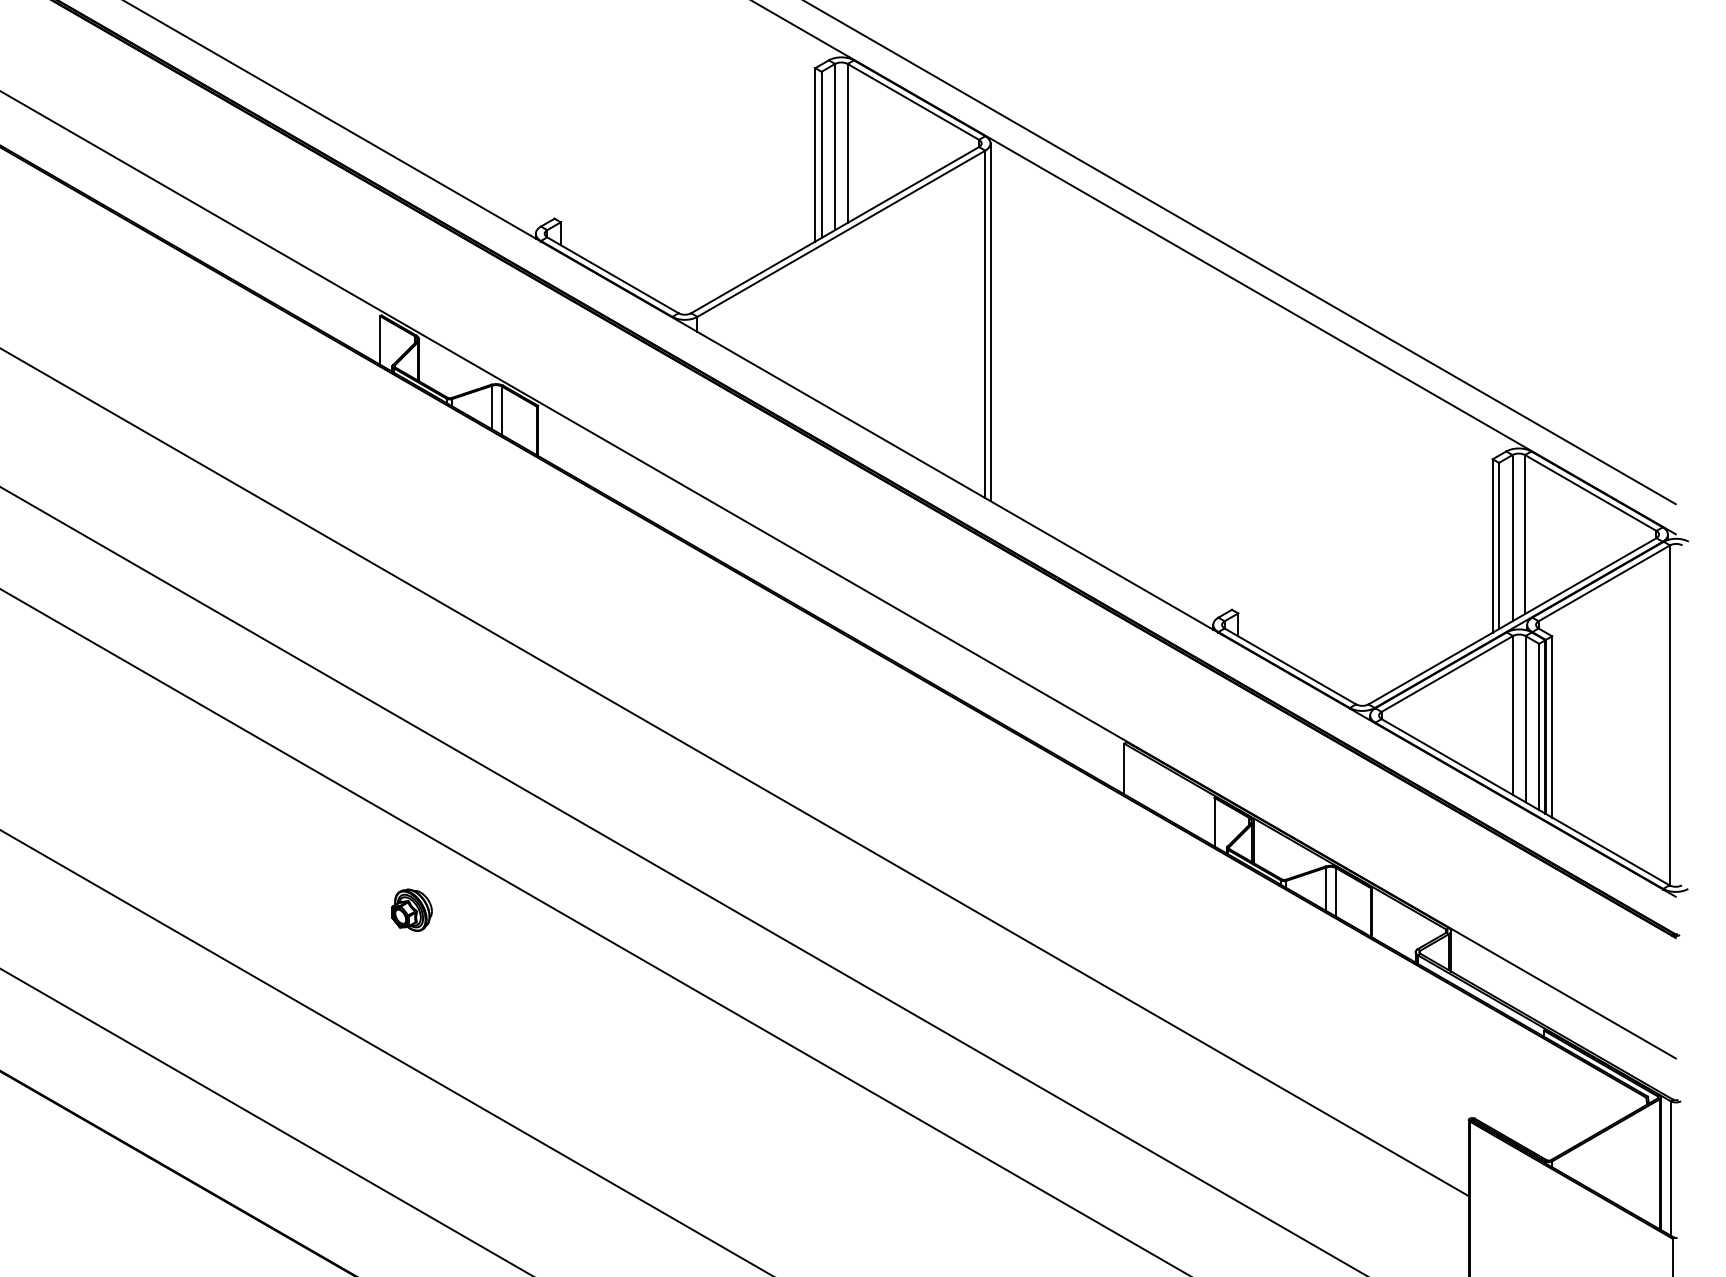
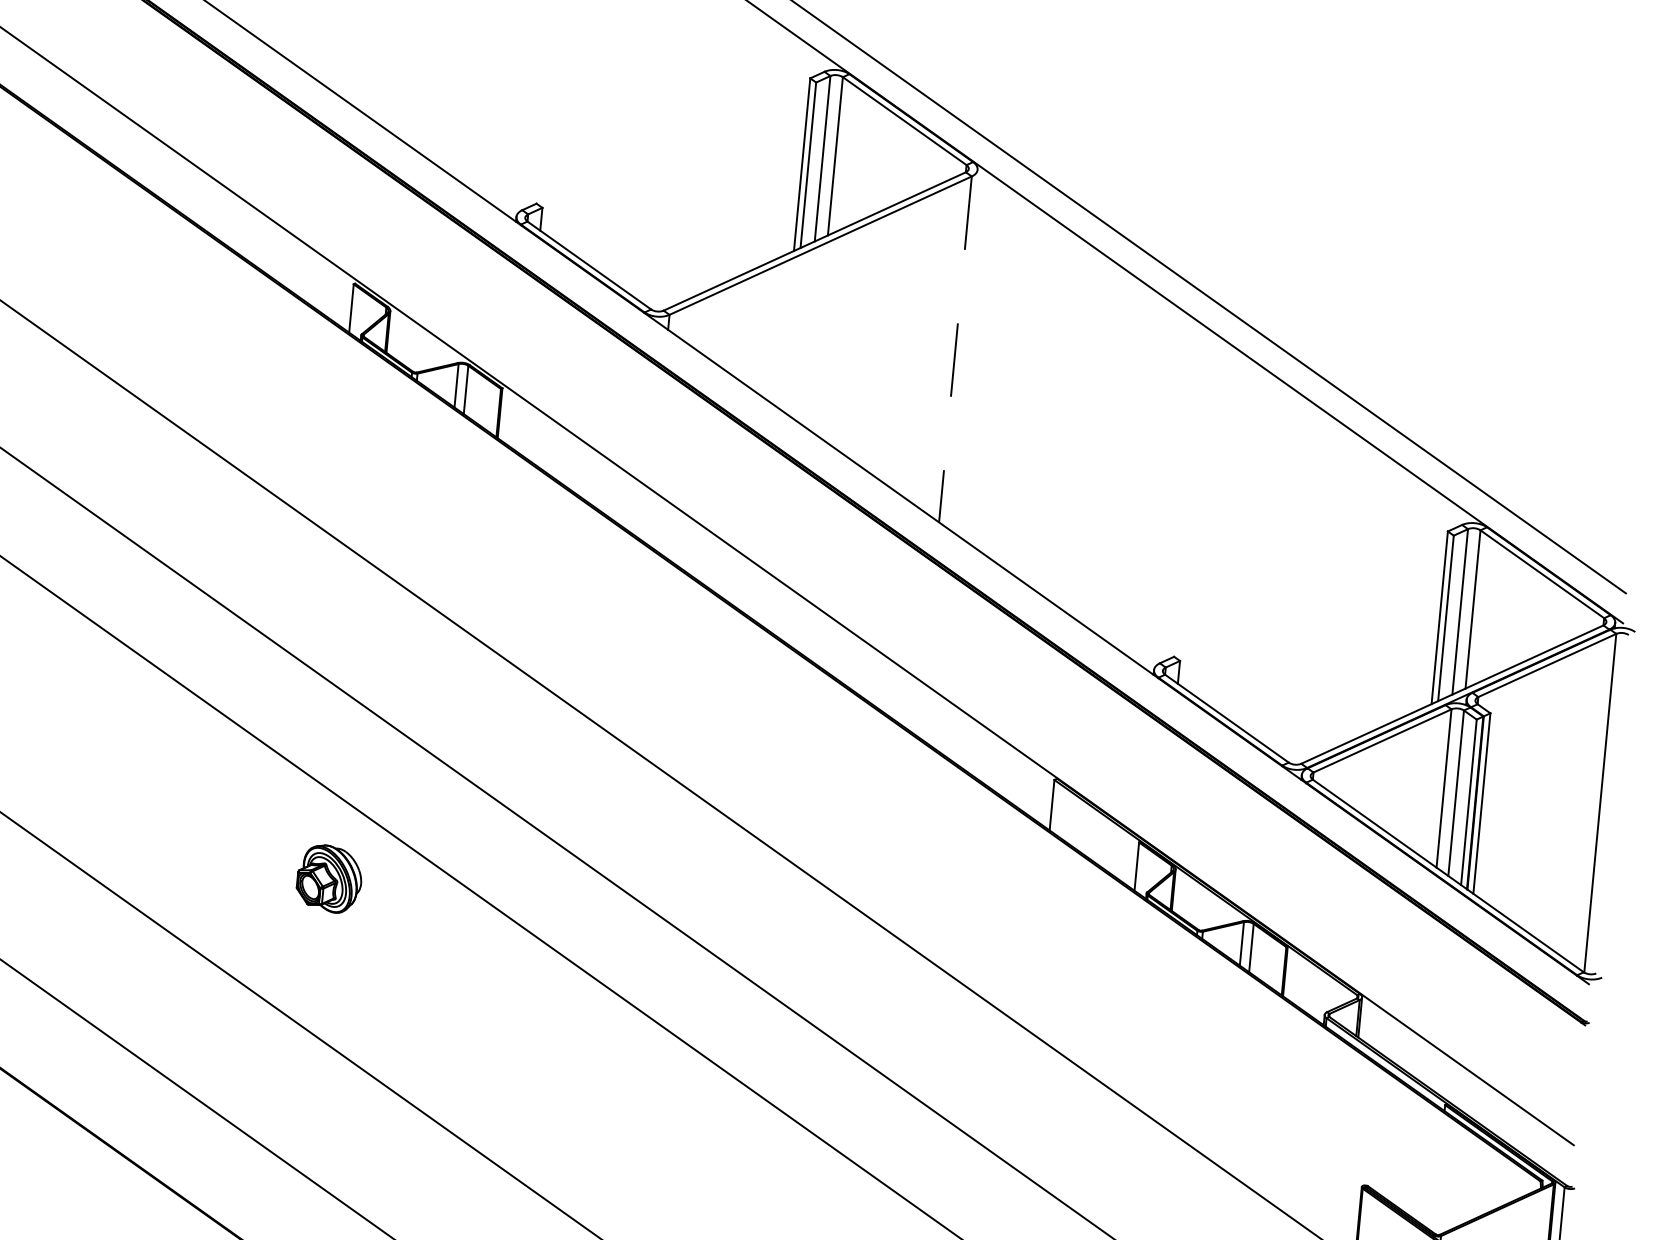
line: (990, 322) -> (960, 348), removed
line: (985, 324) -> (955, 349), solid -> dashed
part: (411, 909) -> (329, 877), size x1.6

